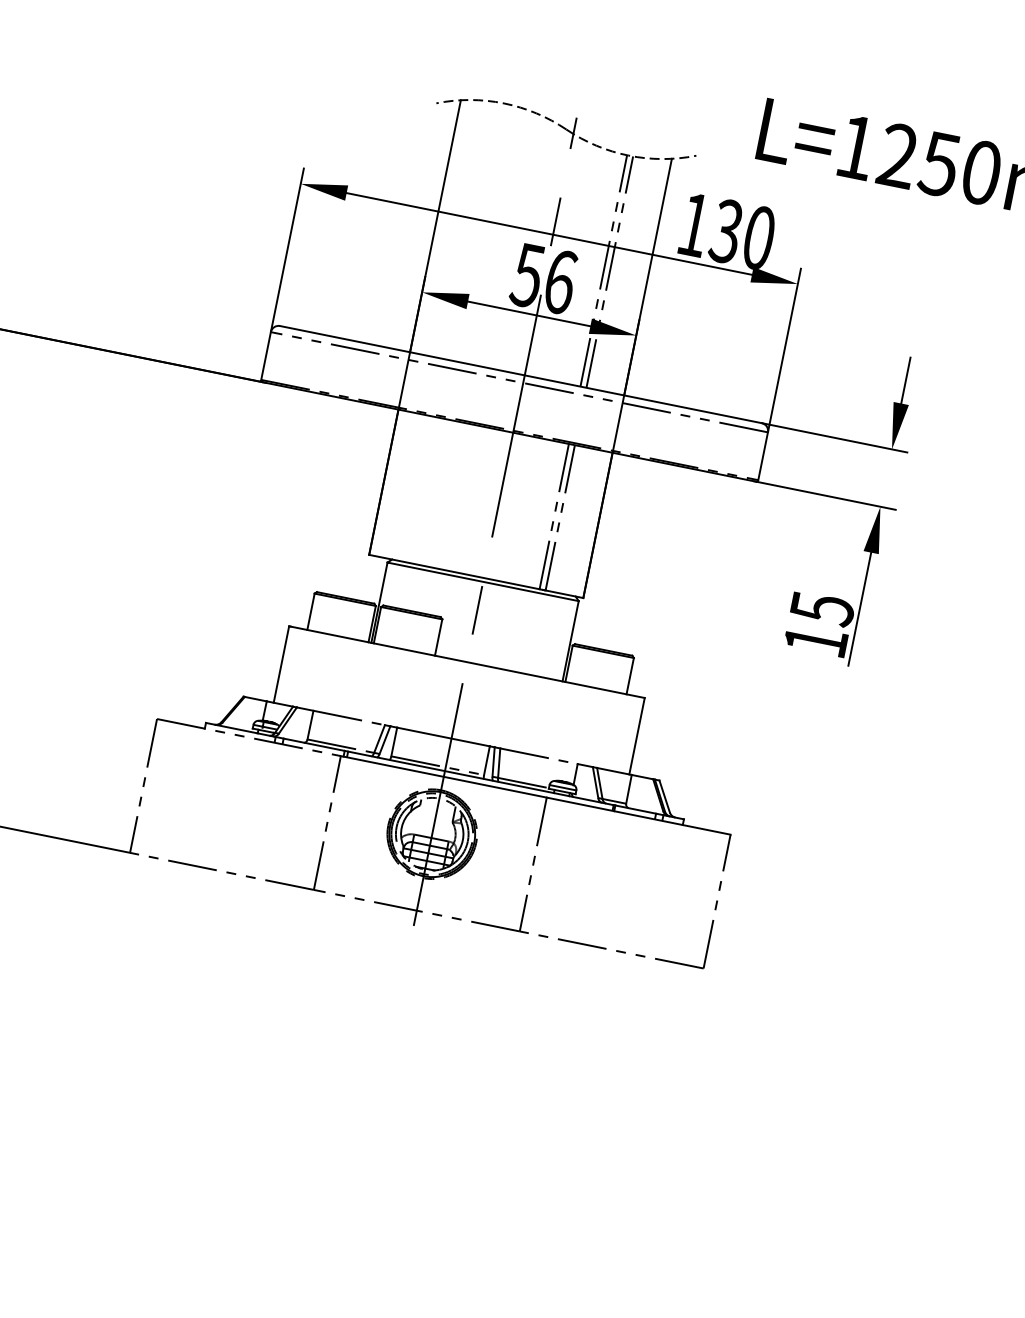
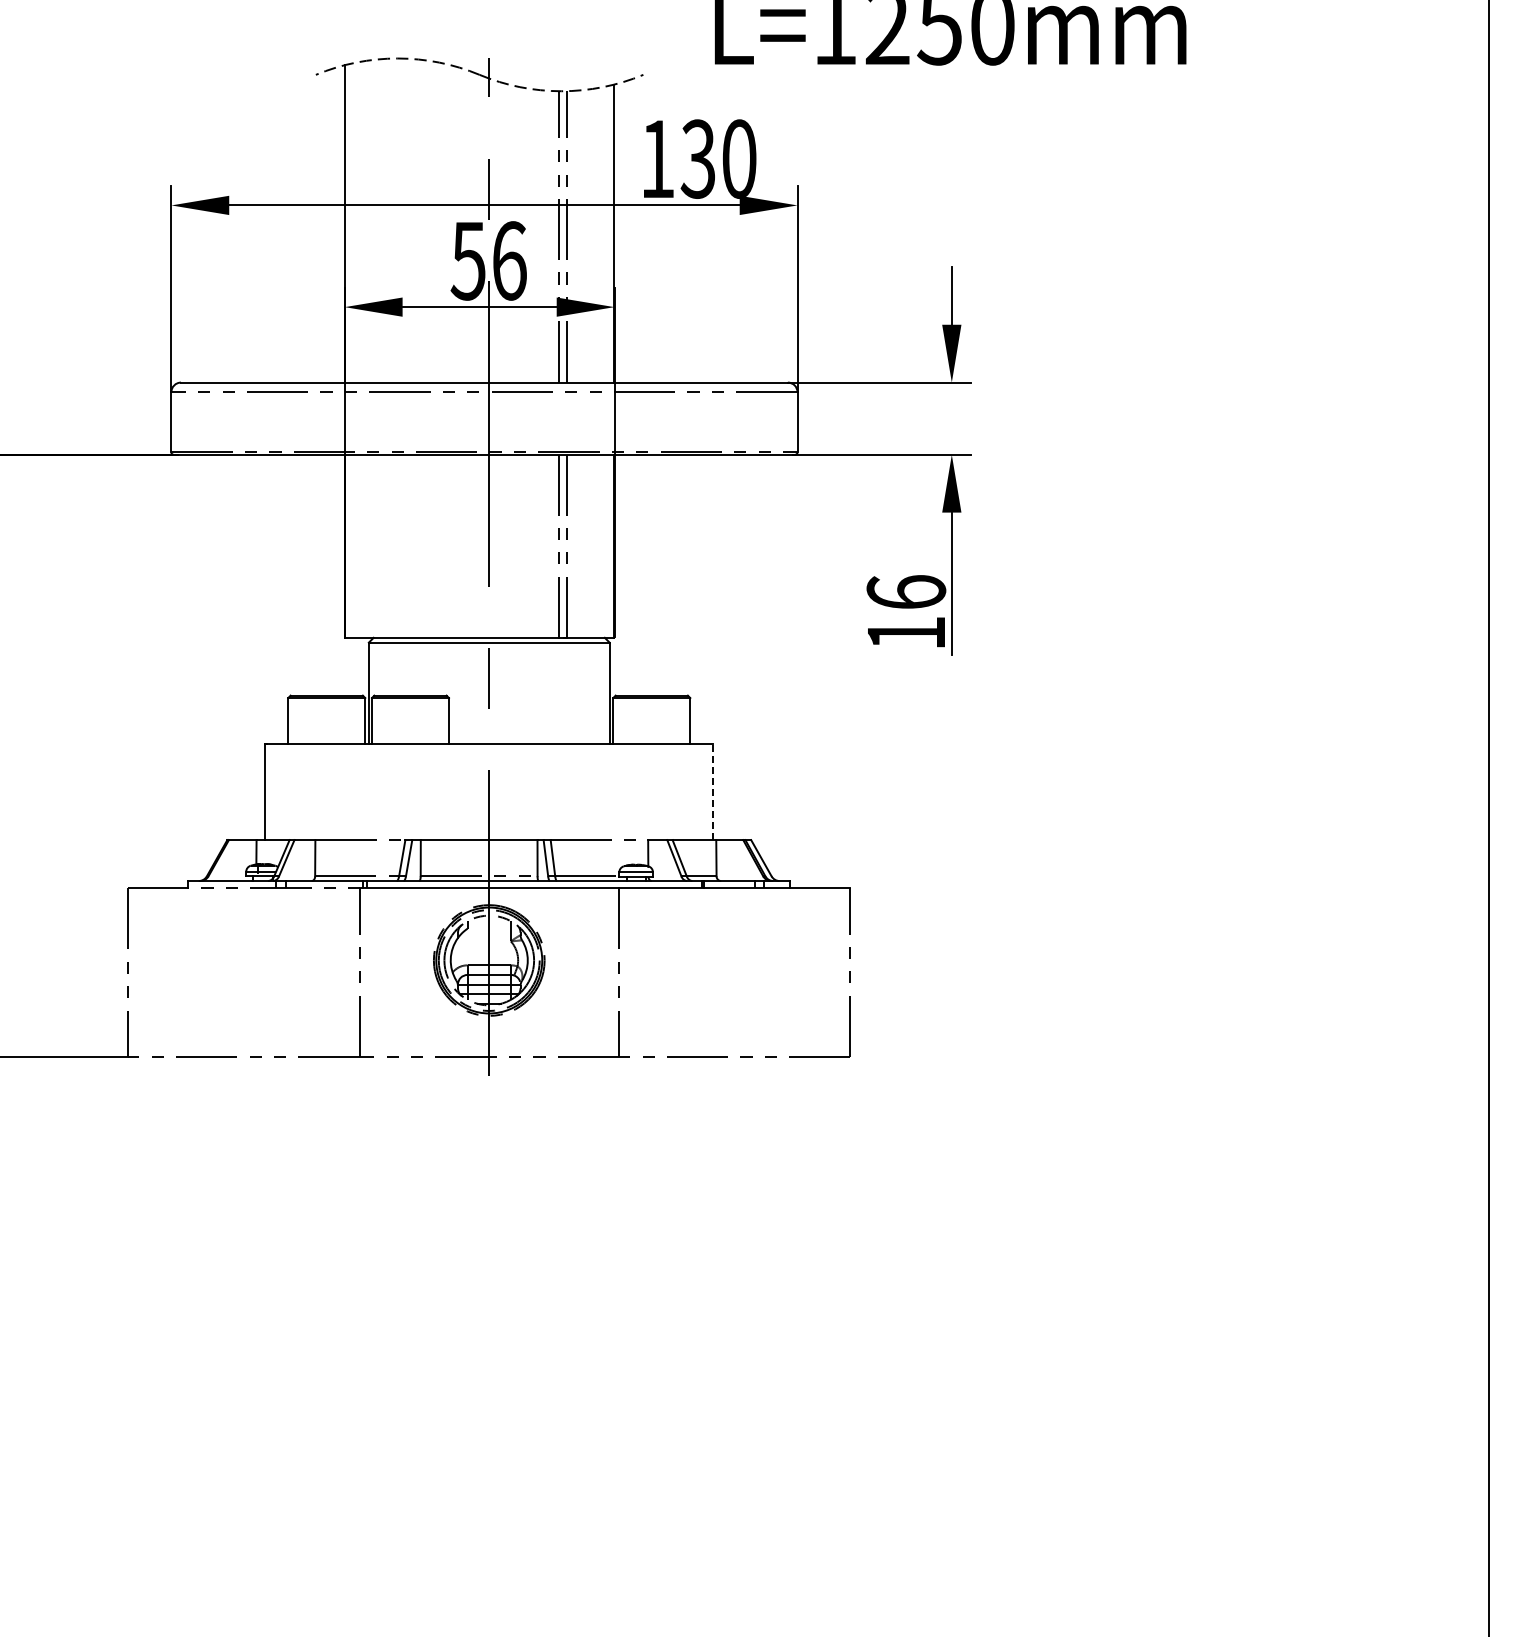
text: (822, 608) -> (906, 592), 15 -> 16
line: (637, 735) -> (713, 791), solid -> dashed

